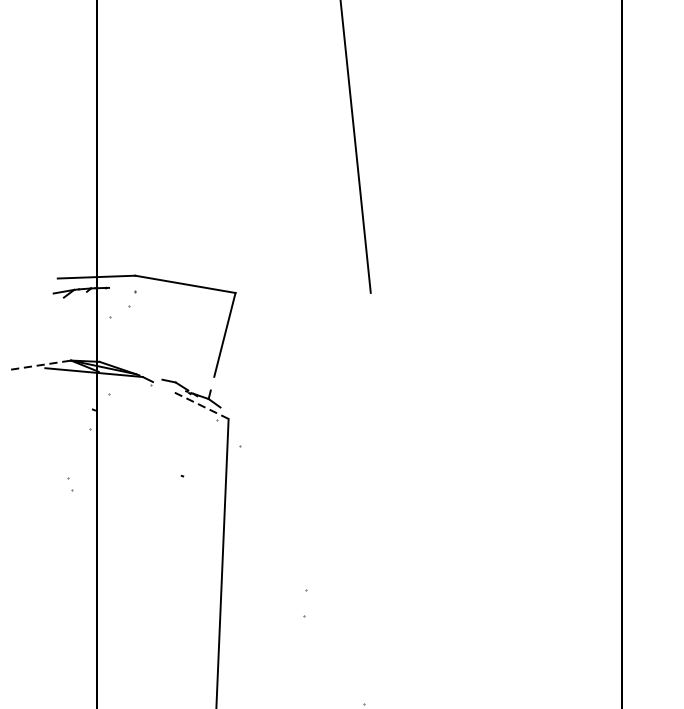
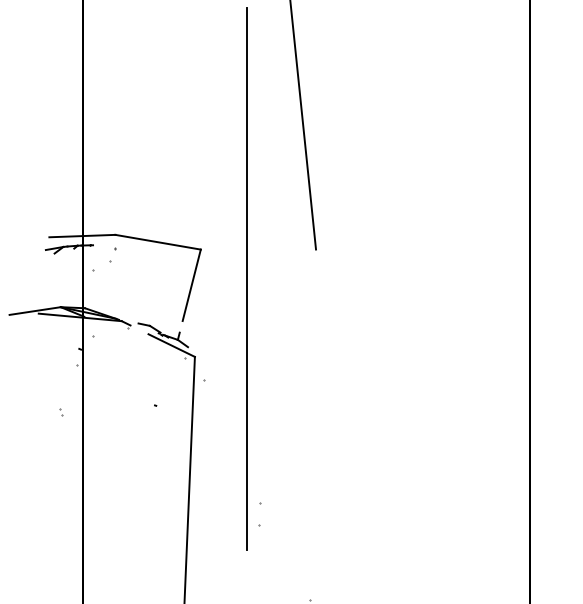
line: (290, 326) -> (247, 278), added
line: (41, 365) -> (35, 311), dashed -> solid
line: (201, 405) -> (171, 345), dashed -> solid
part: (72, 484) -> (61, 412), size x0.62

